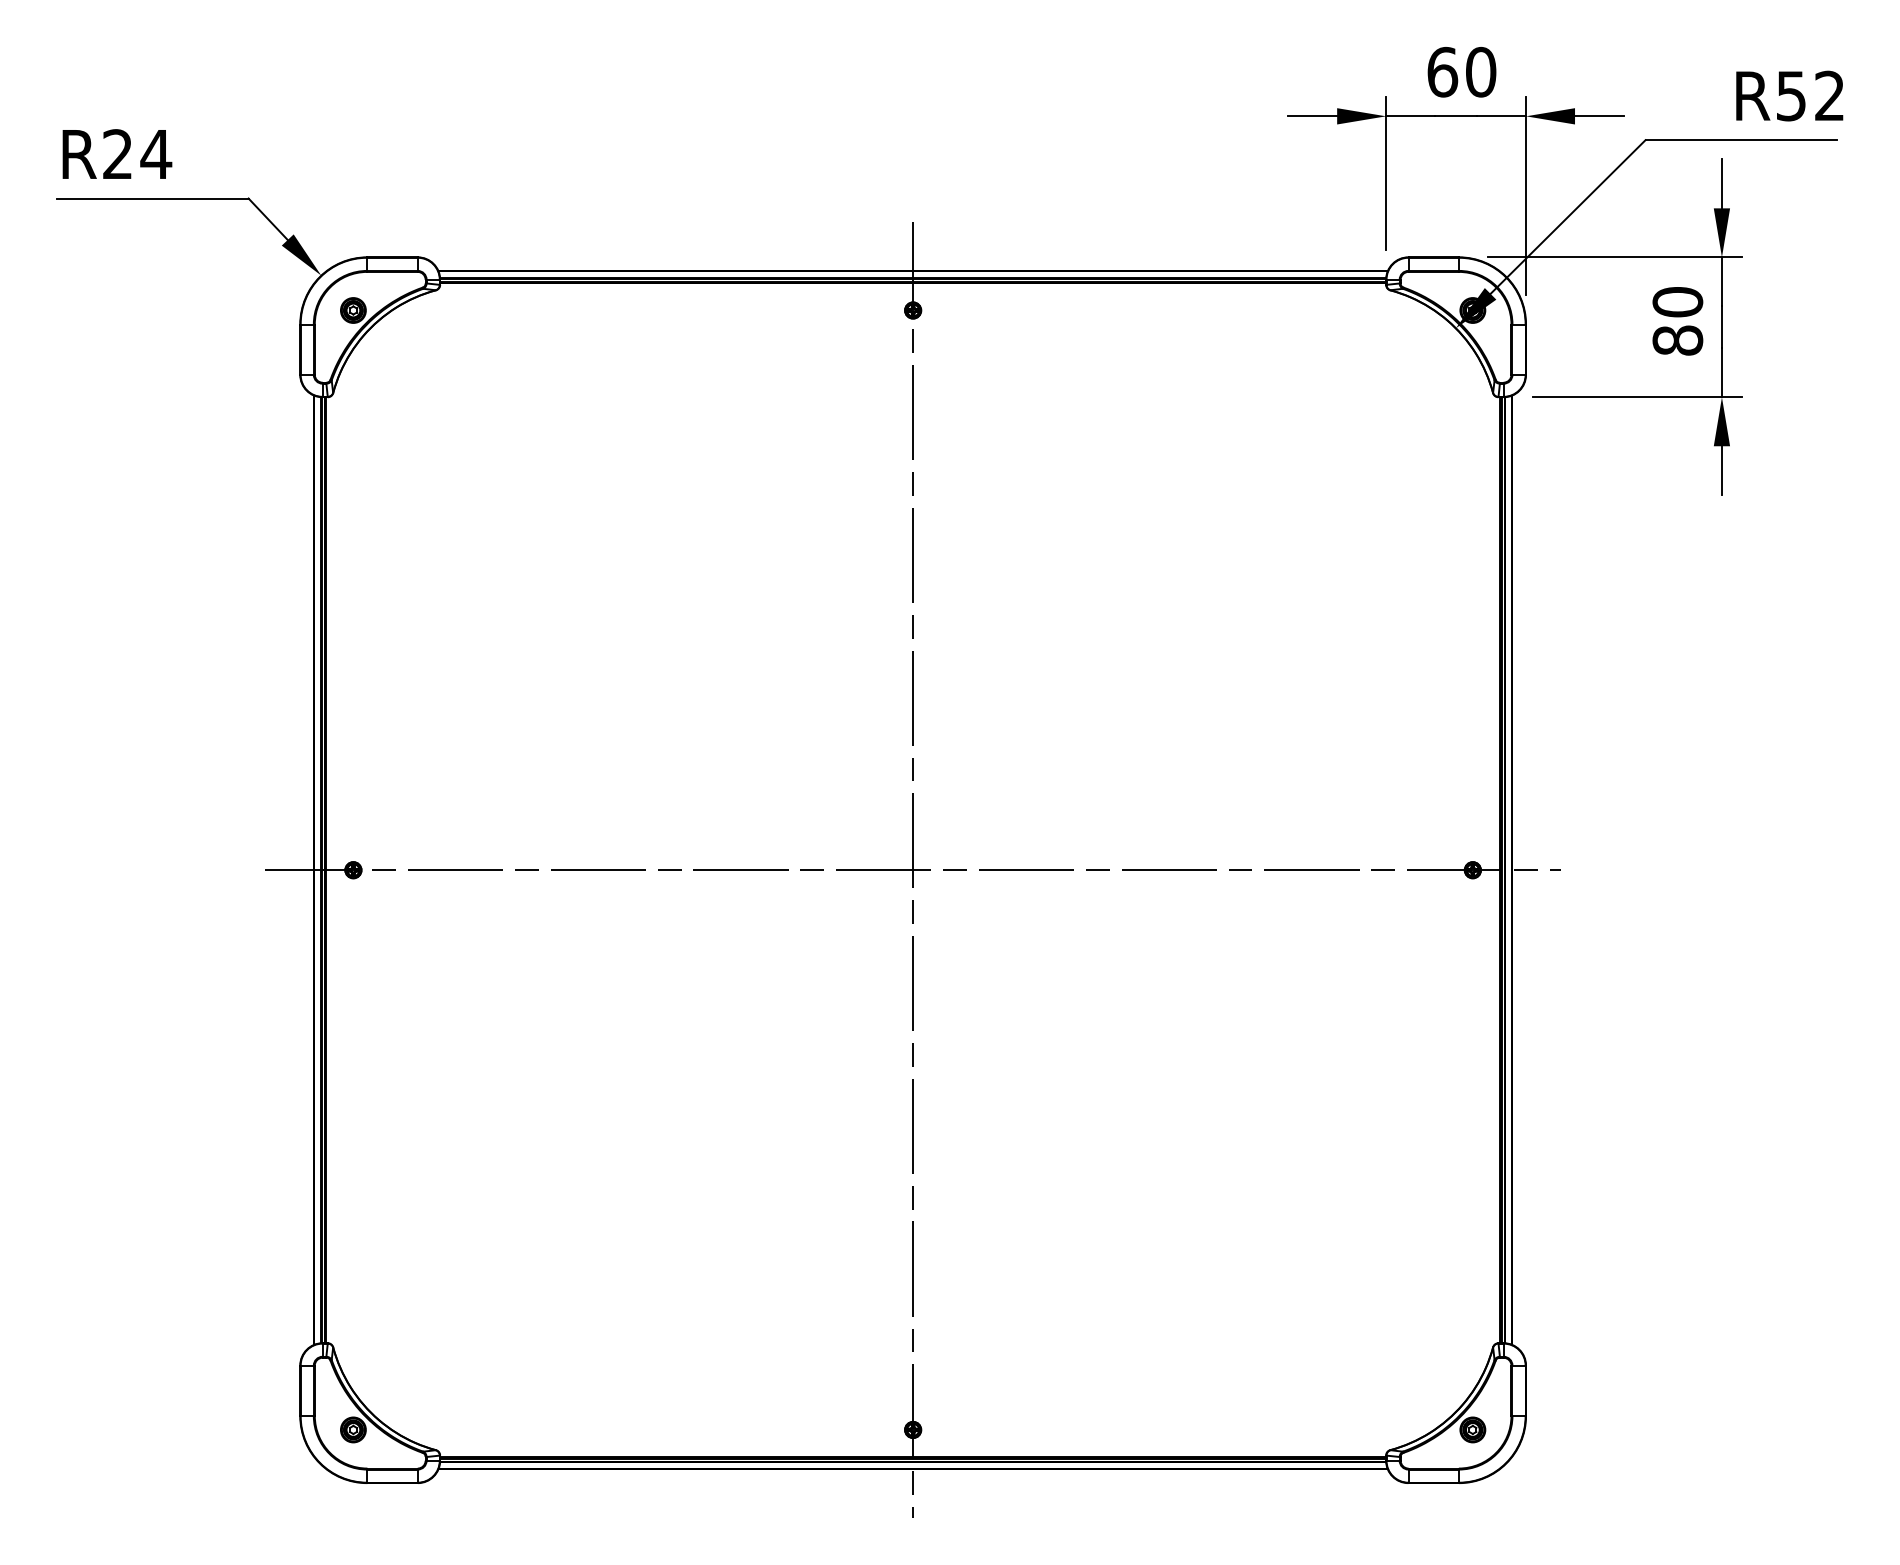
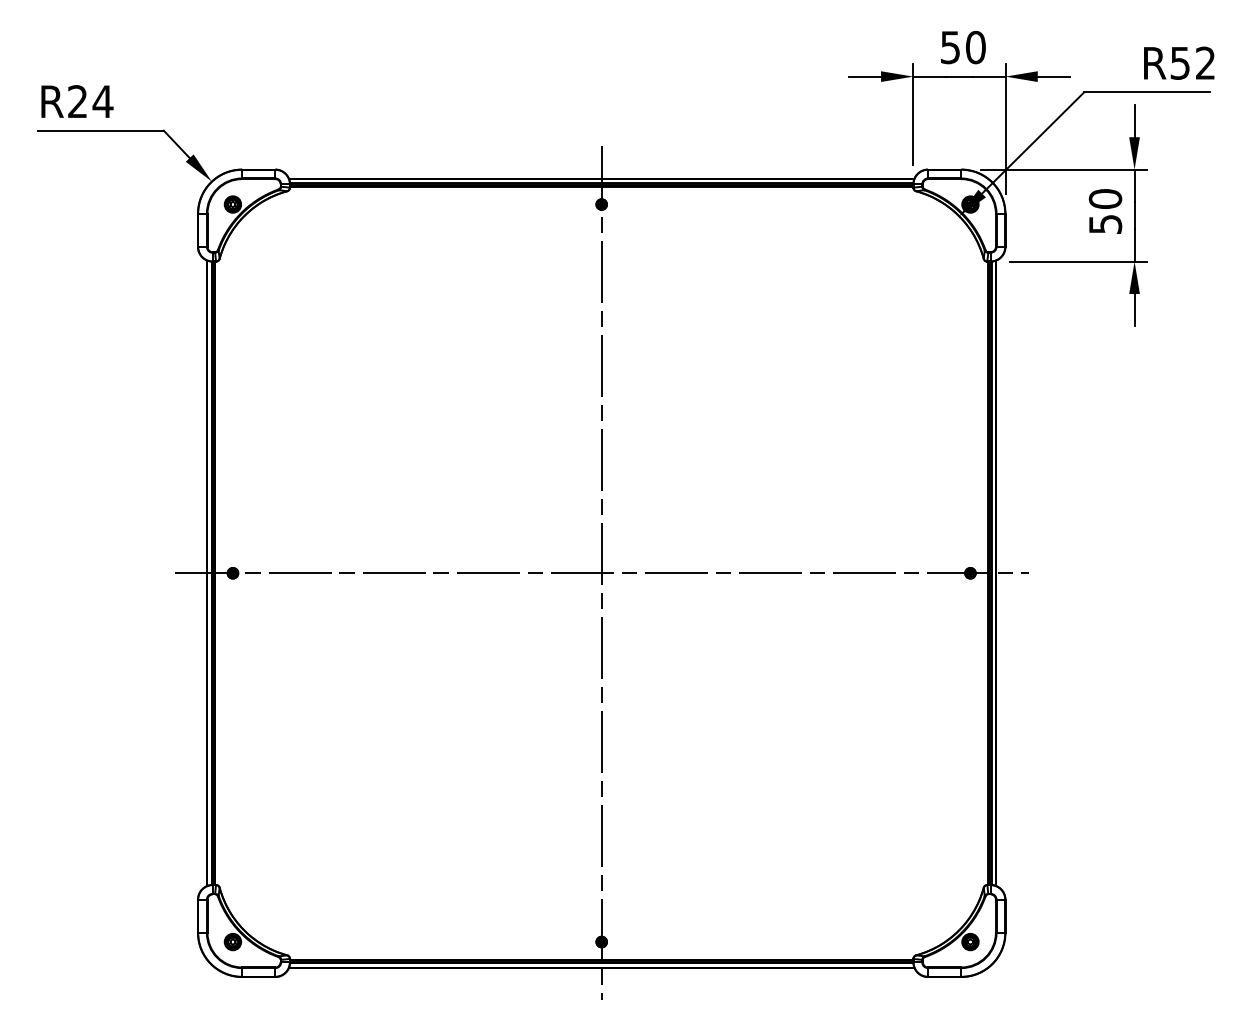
text: (1442, 72) -> (950, 47), 60 -> 50
text: (1677, 340) -> (1105, 224), 80 -> 50

